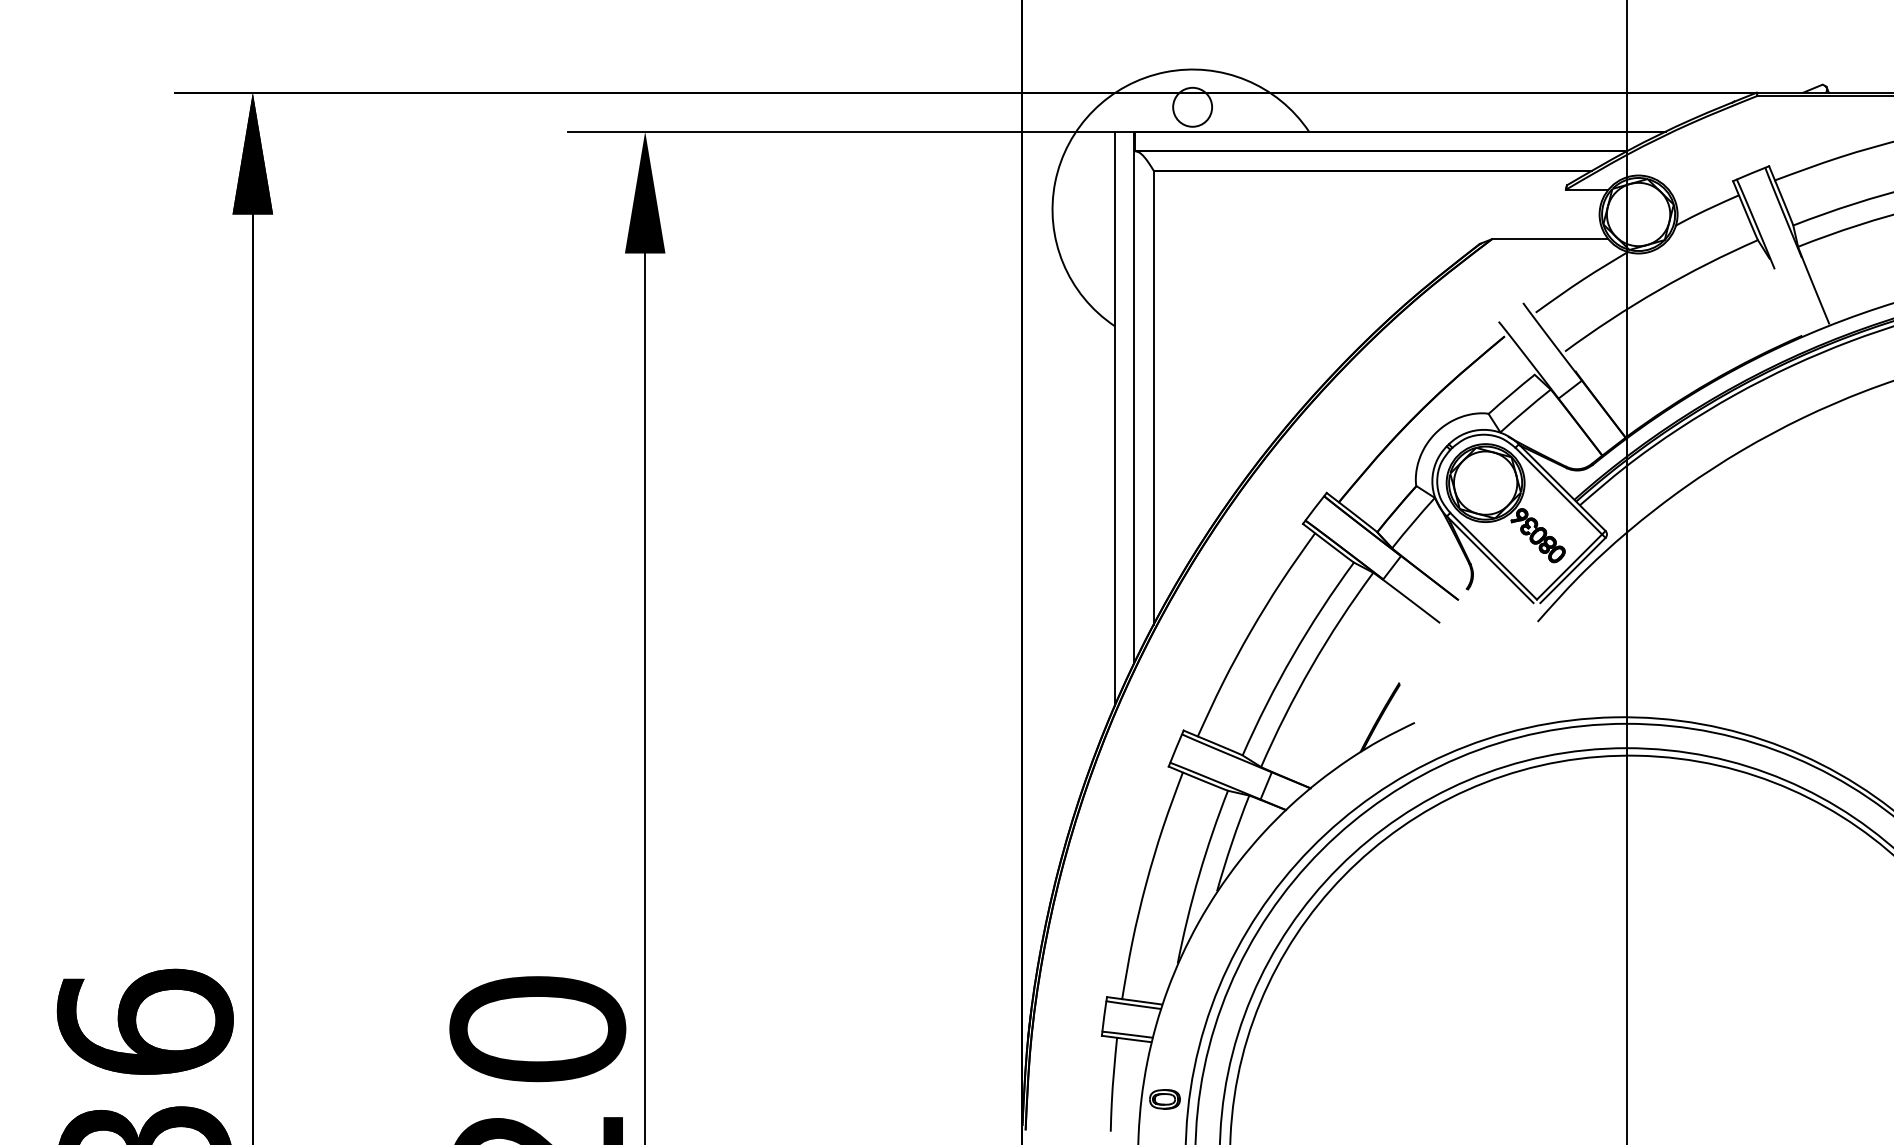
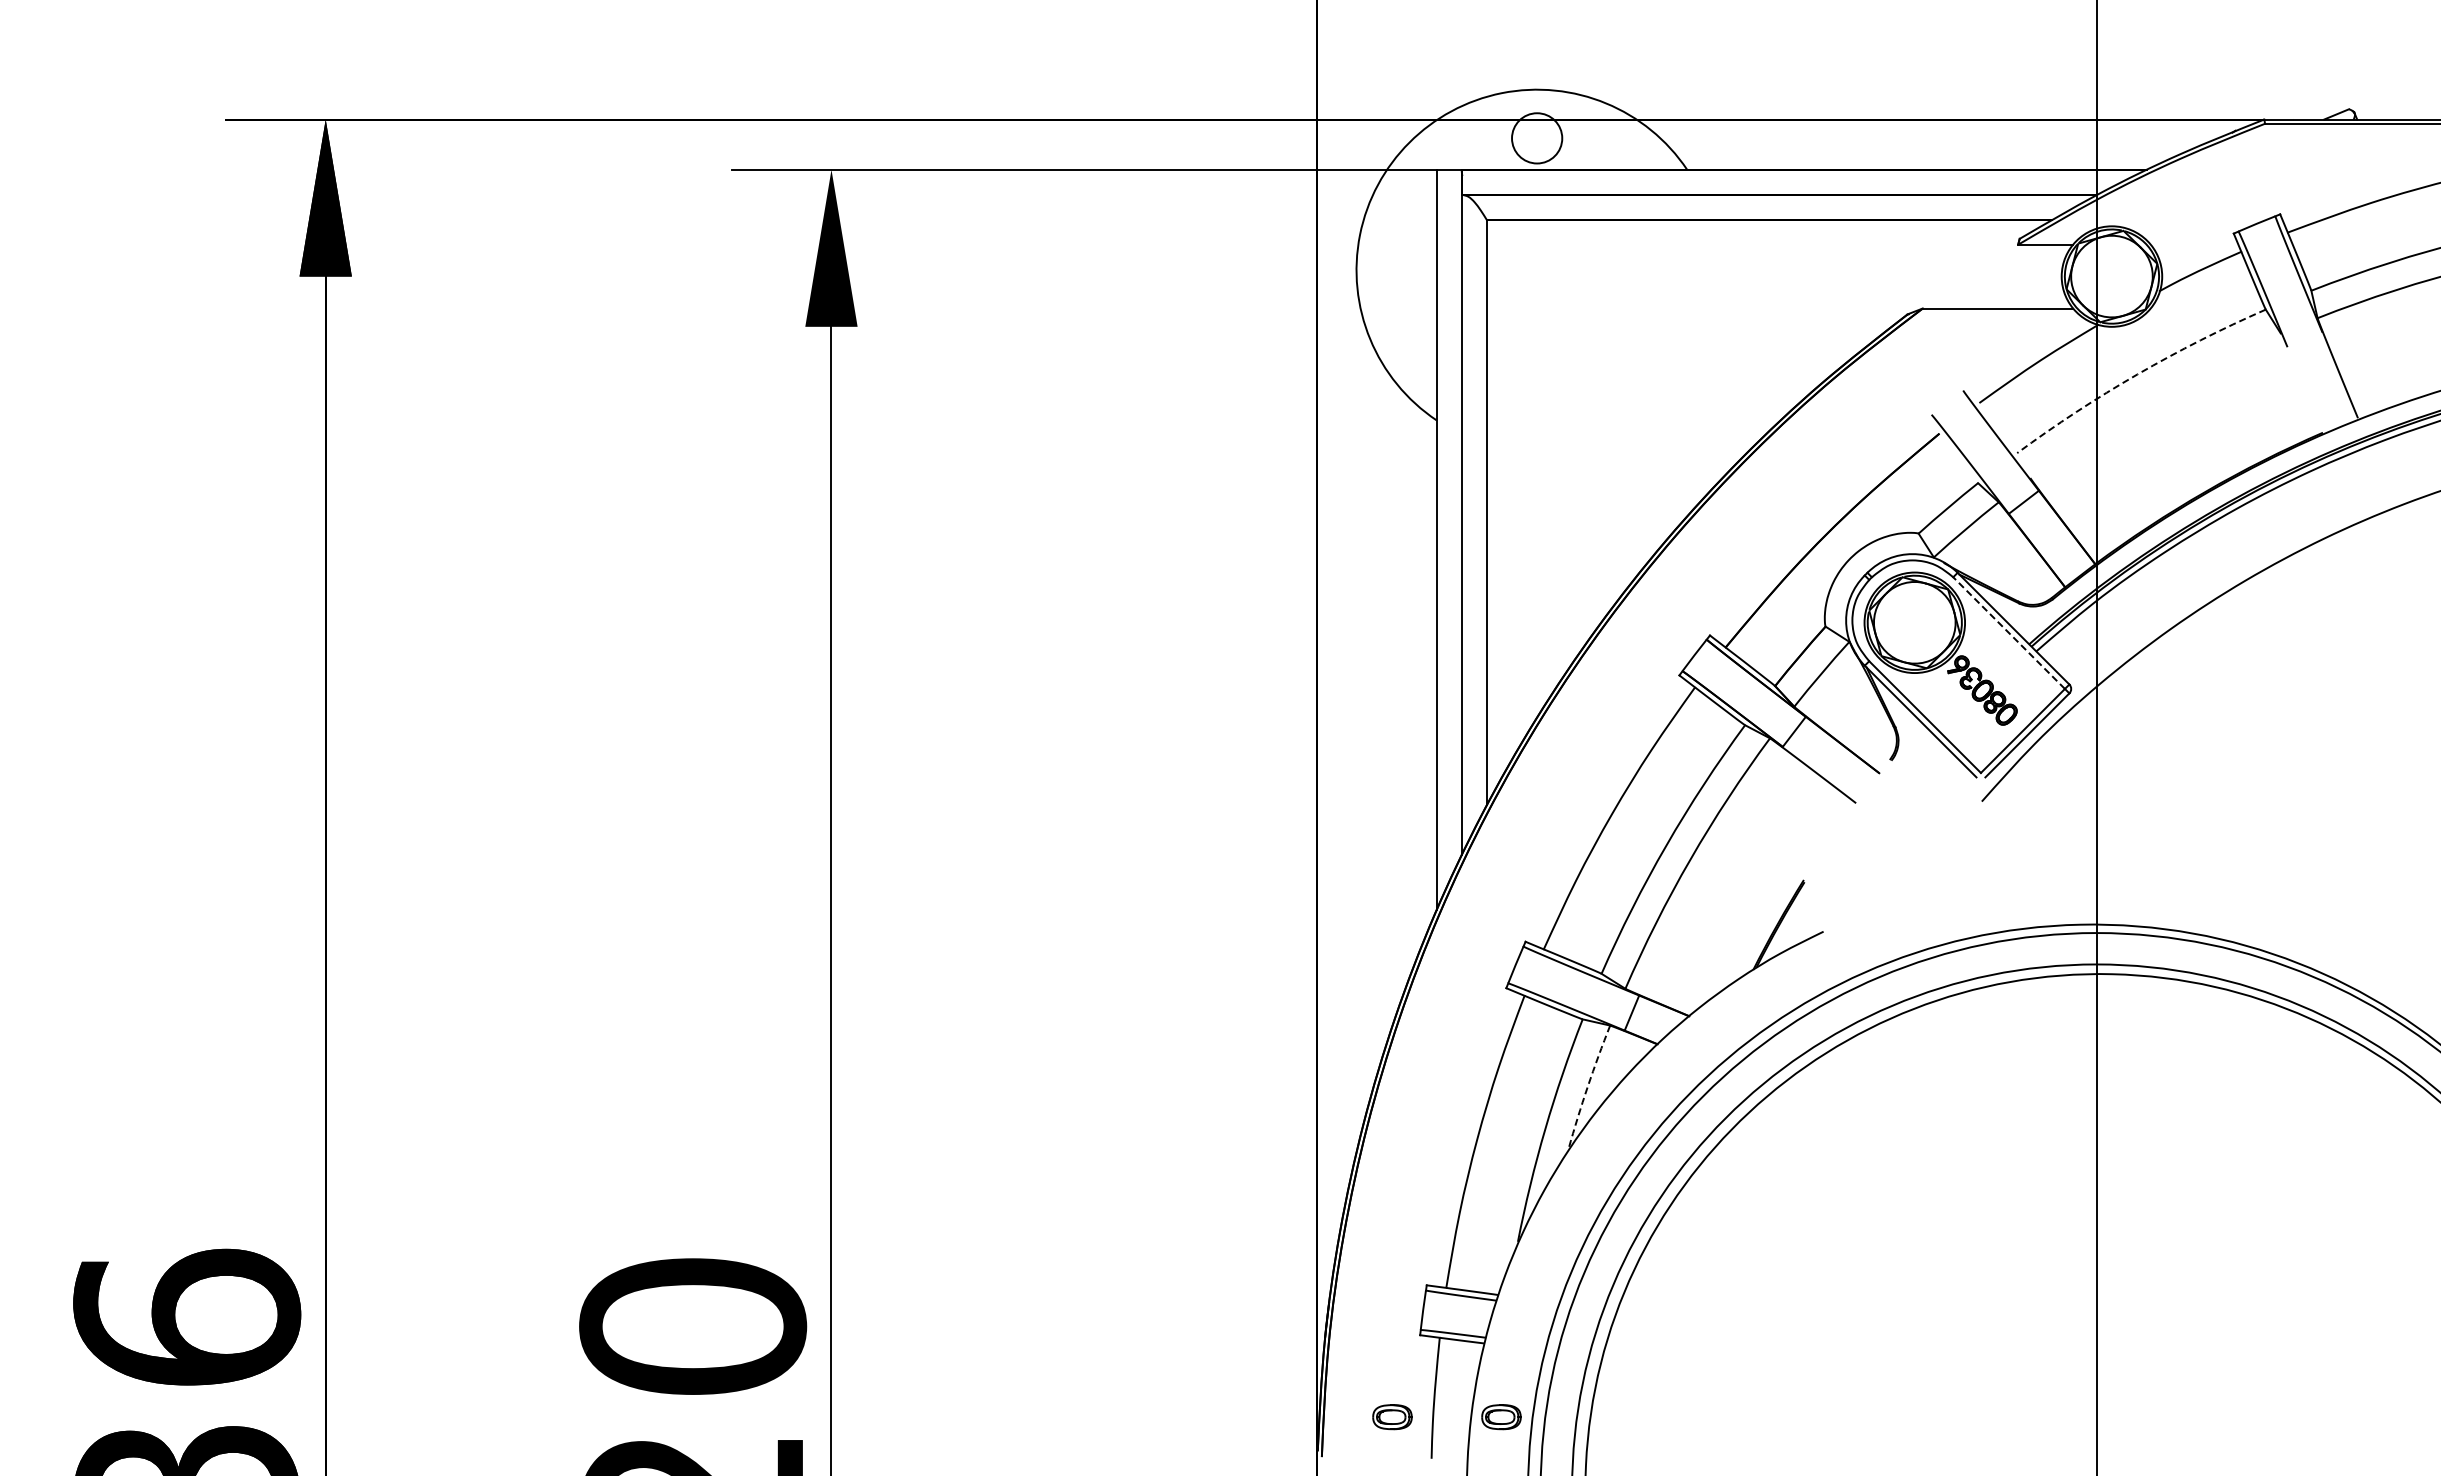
arc: (1658, 290) -> (2137, 374), solid -> dashed
line: (1559, 491) -> (2009, 633), solid -> dashed
arc: (1231, 842) -> (1587, 1086), solid -> dashed
part: (1080, 1099) -> (1392, 1417), added

